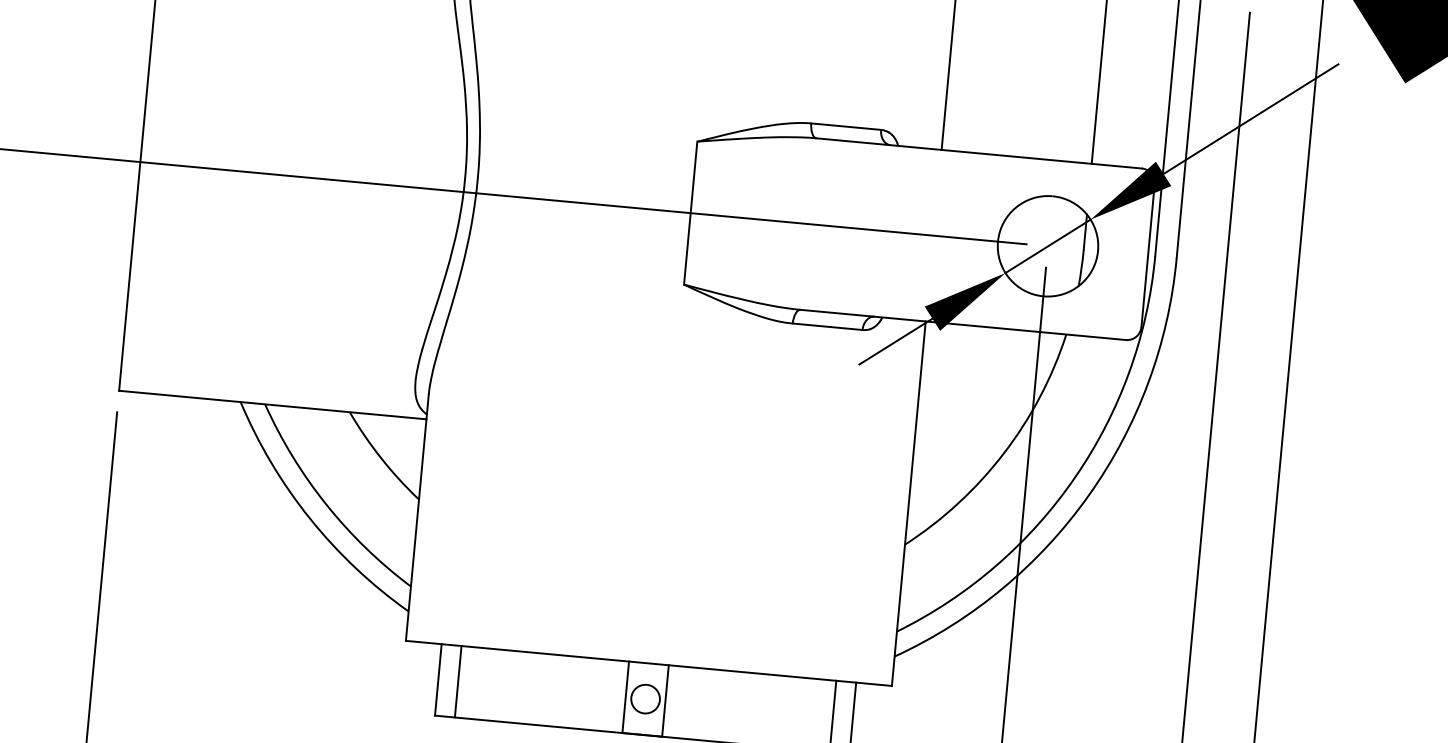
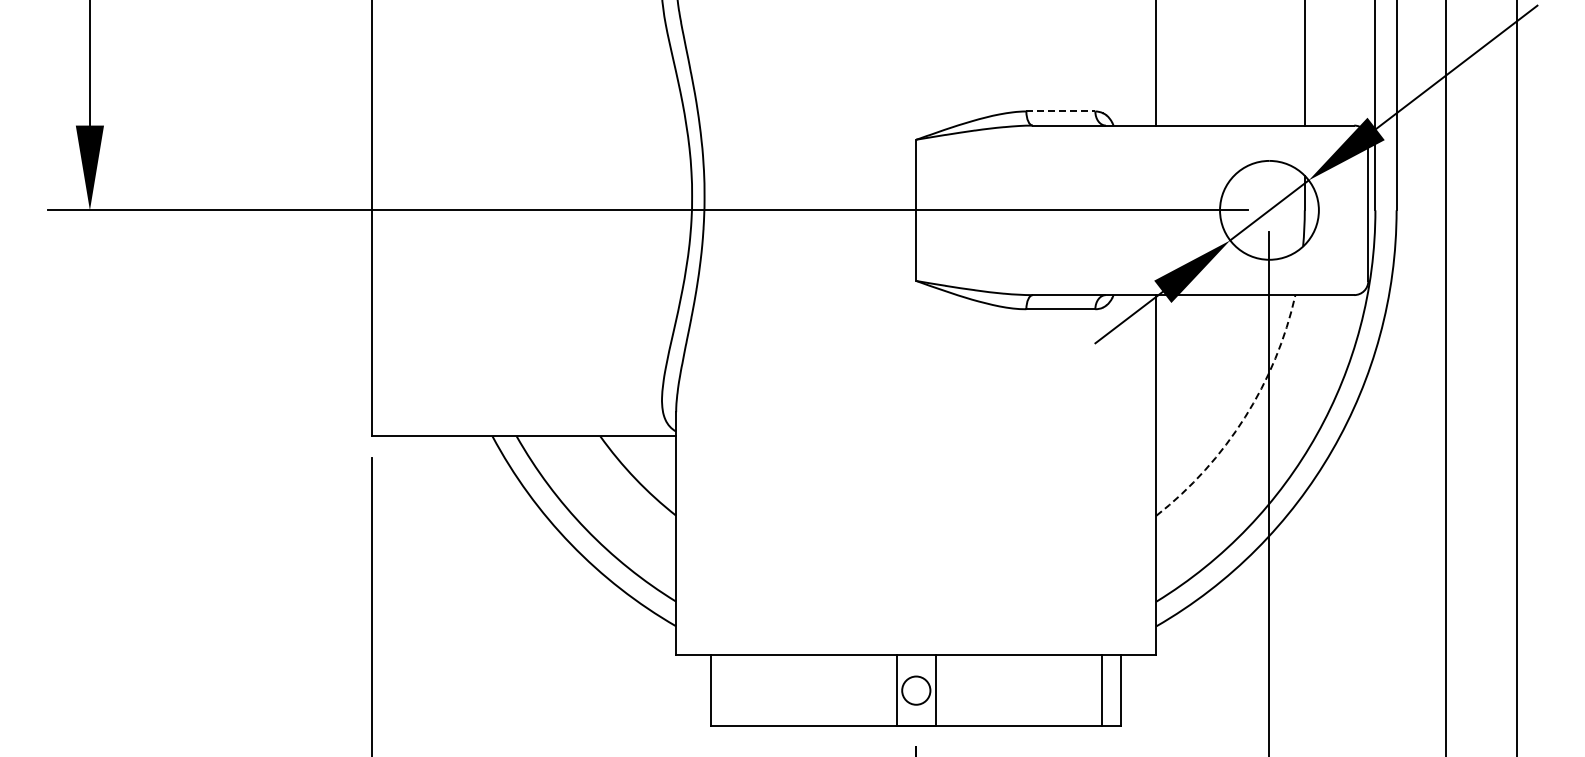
line: (846, 126) -> (1061, 111), solid -> dashed
arc: (1004, 453) -> (1245, 417), solid -> dashed
line: (458, 681) -> (731, 690), removed

